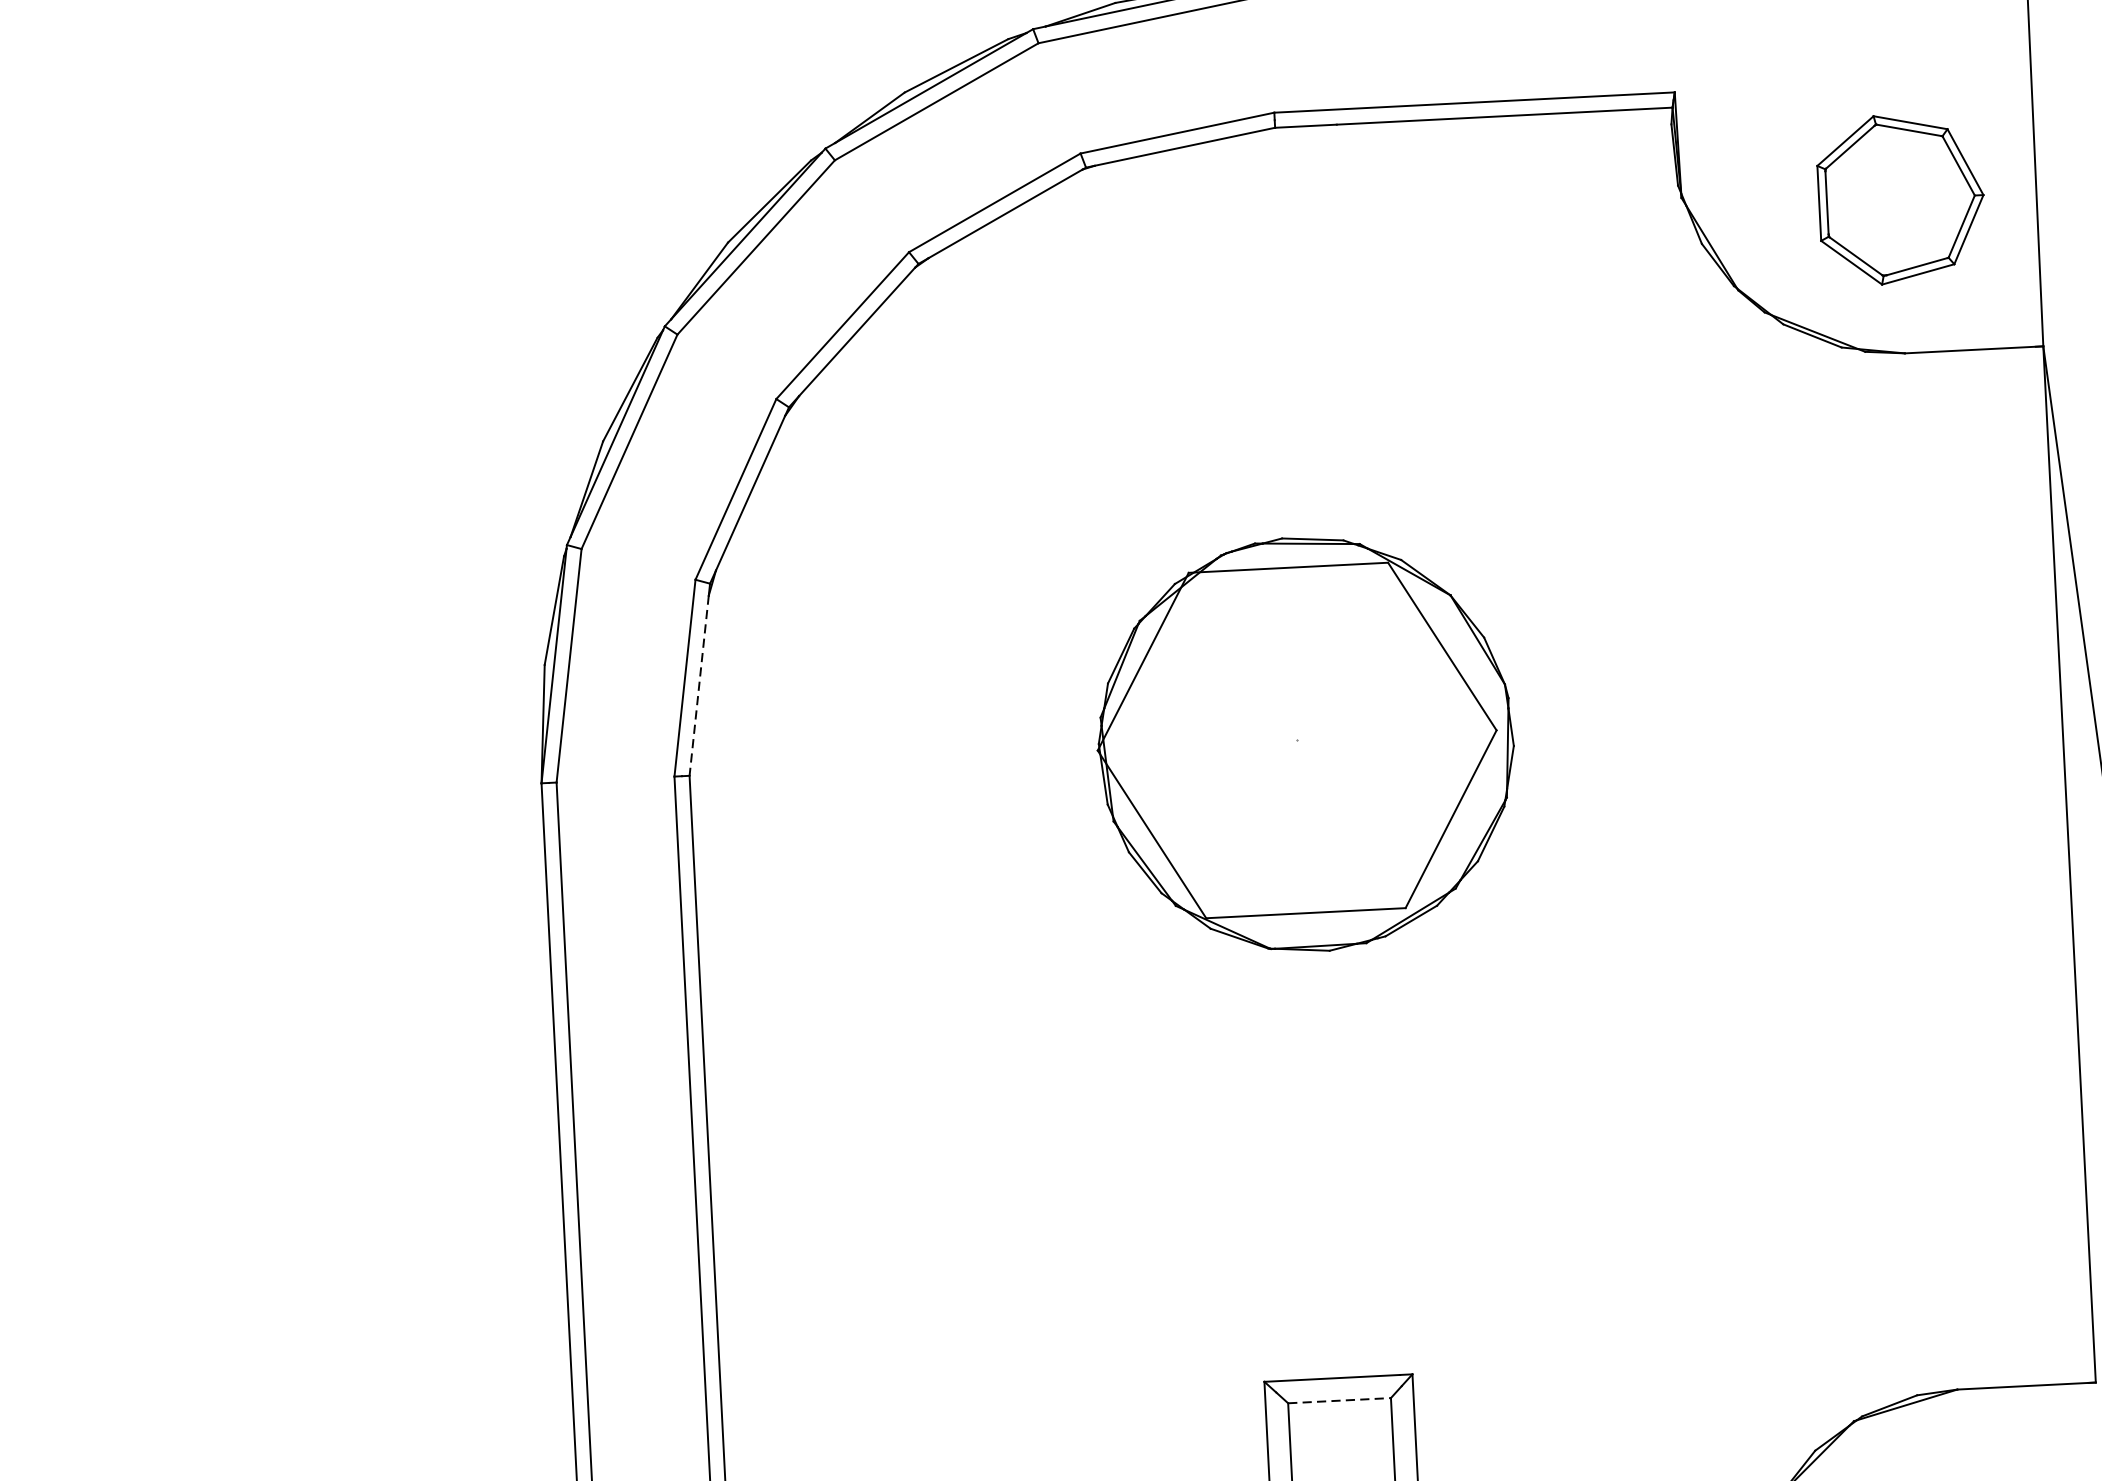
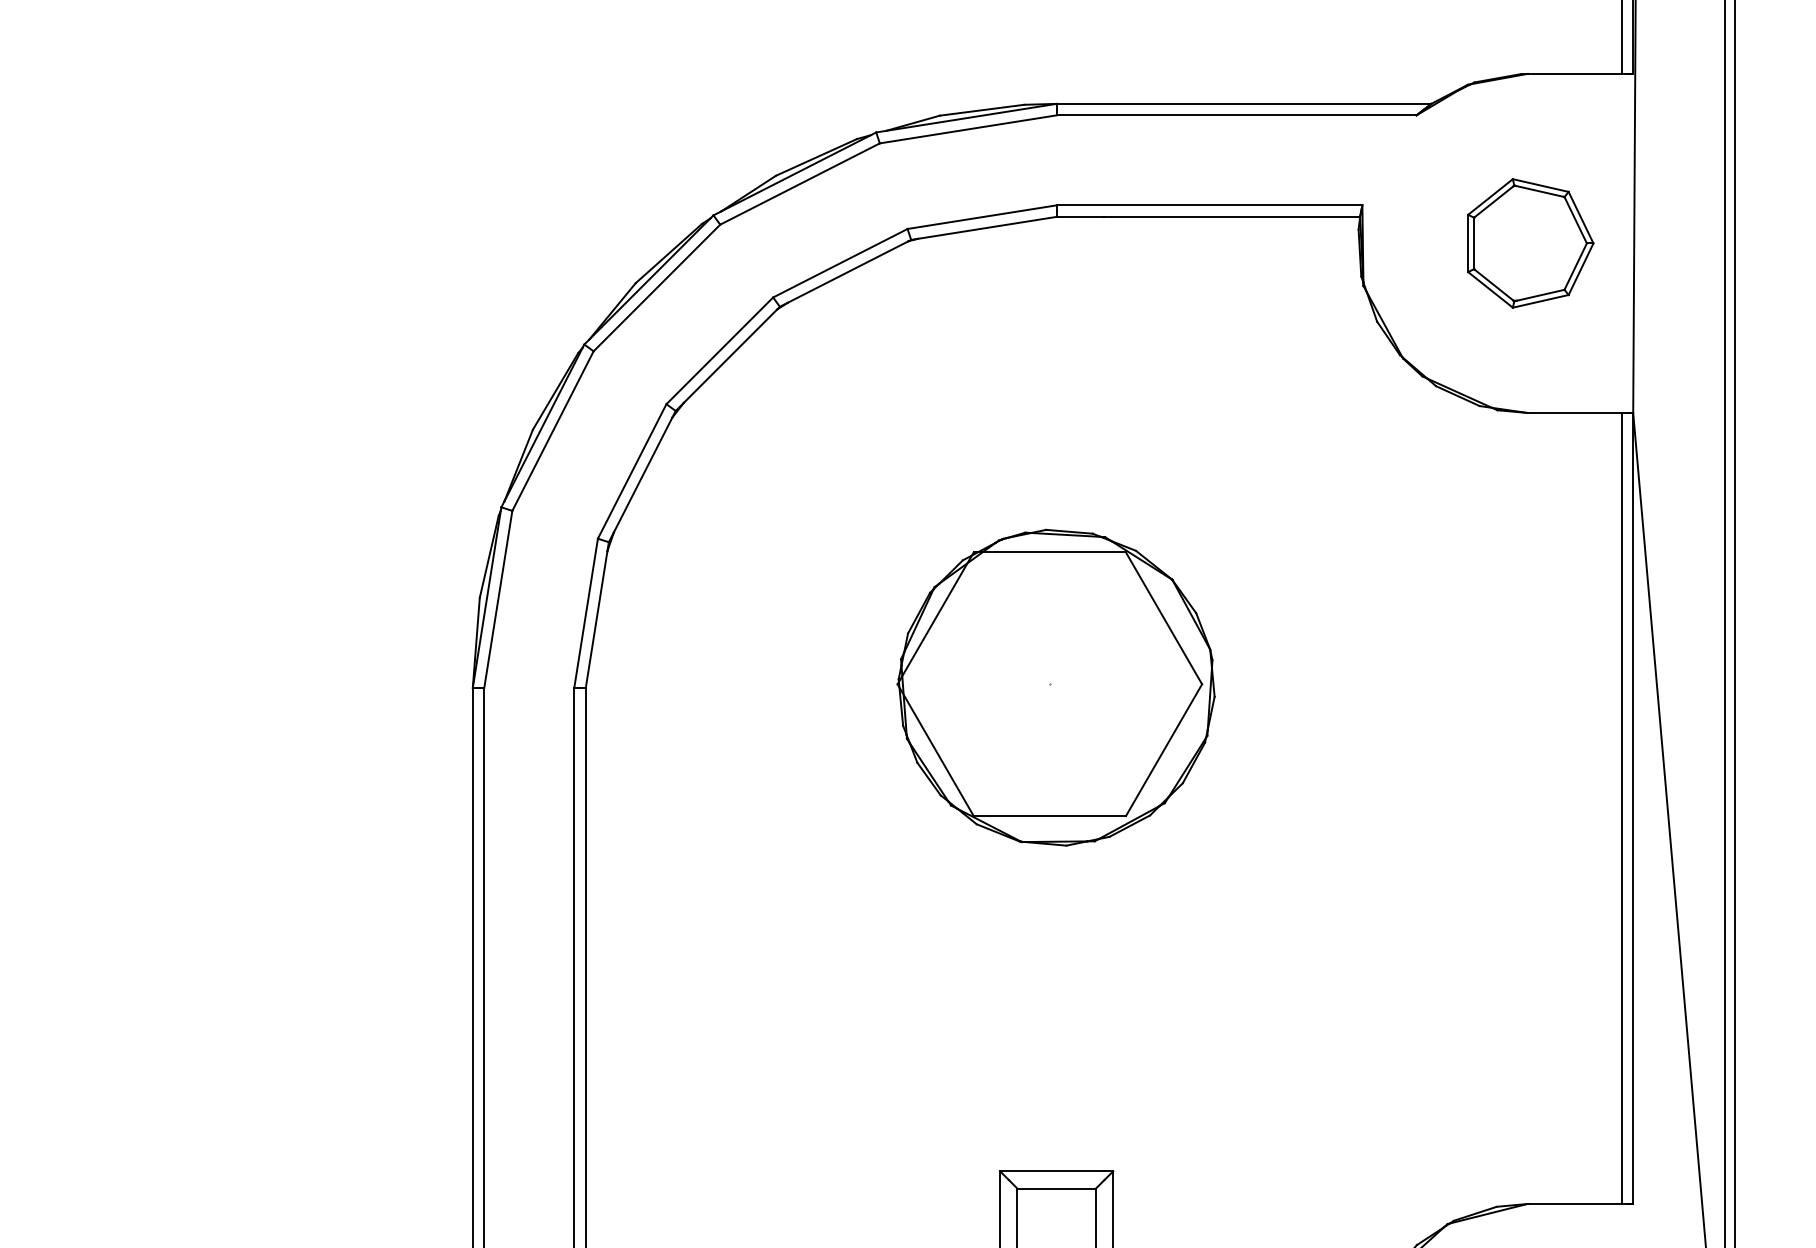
part: (1900, 199) -> (1530, 243), moved
line: (699, 687) -> (596, 620), dashed -> solid
line: (2054, 863) -> (1621, 807), added
line: (1340, 1400) -> (1057, 1188), dashed -> solid

